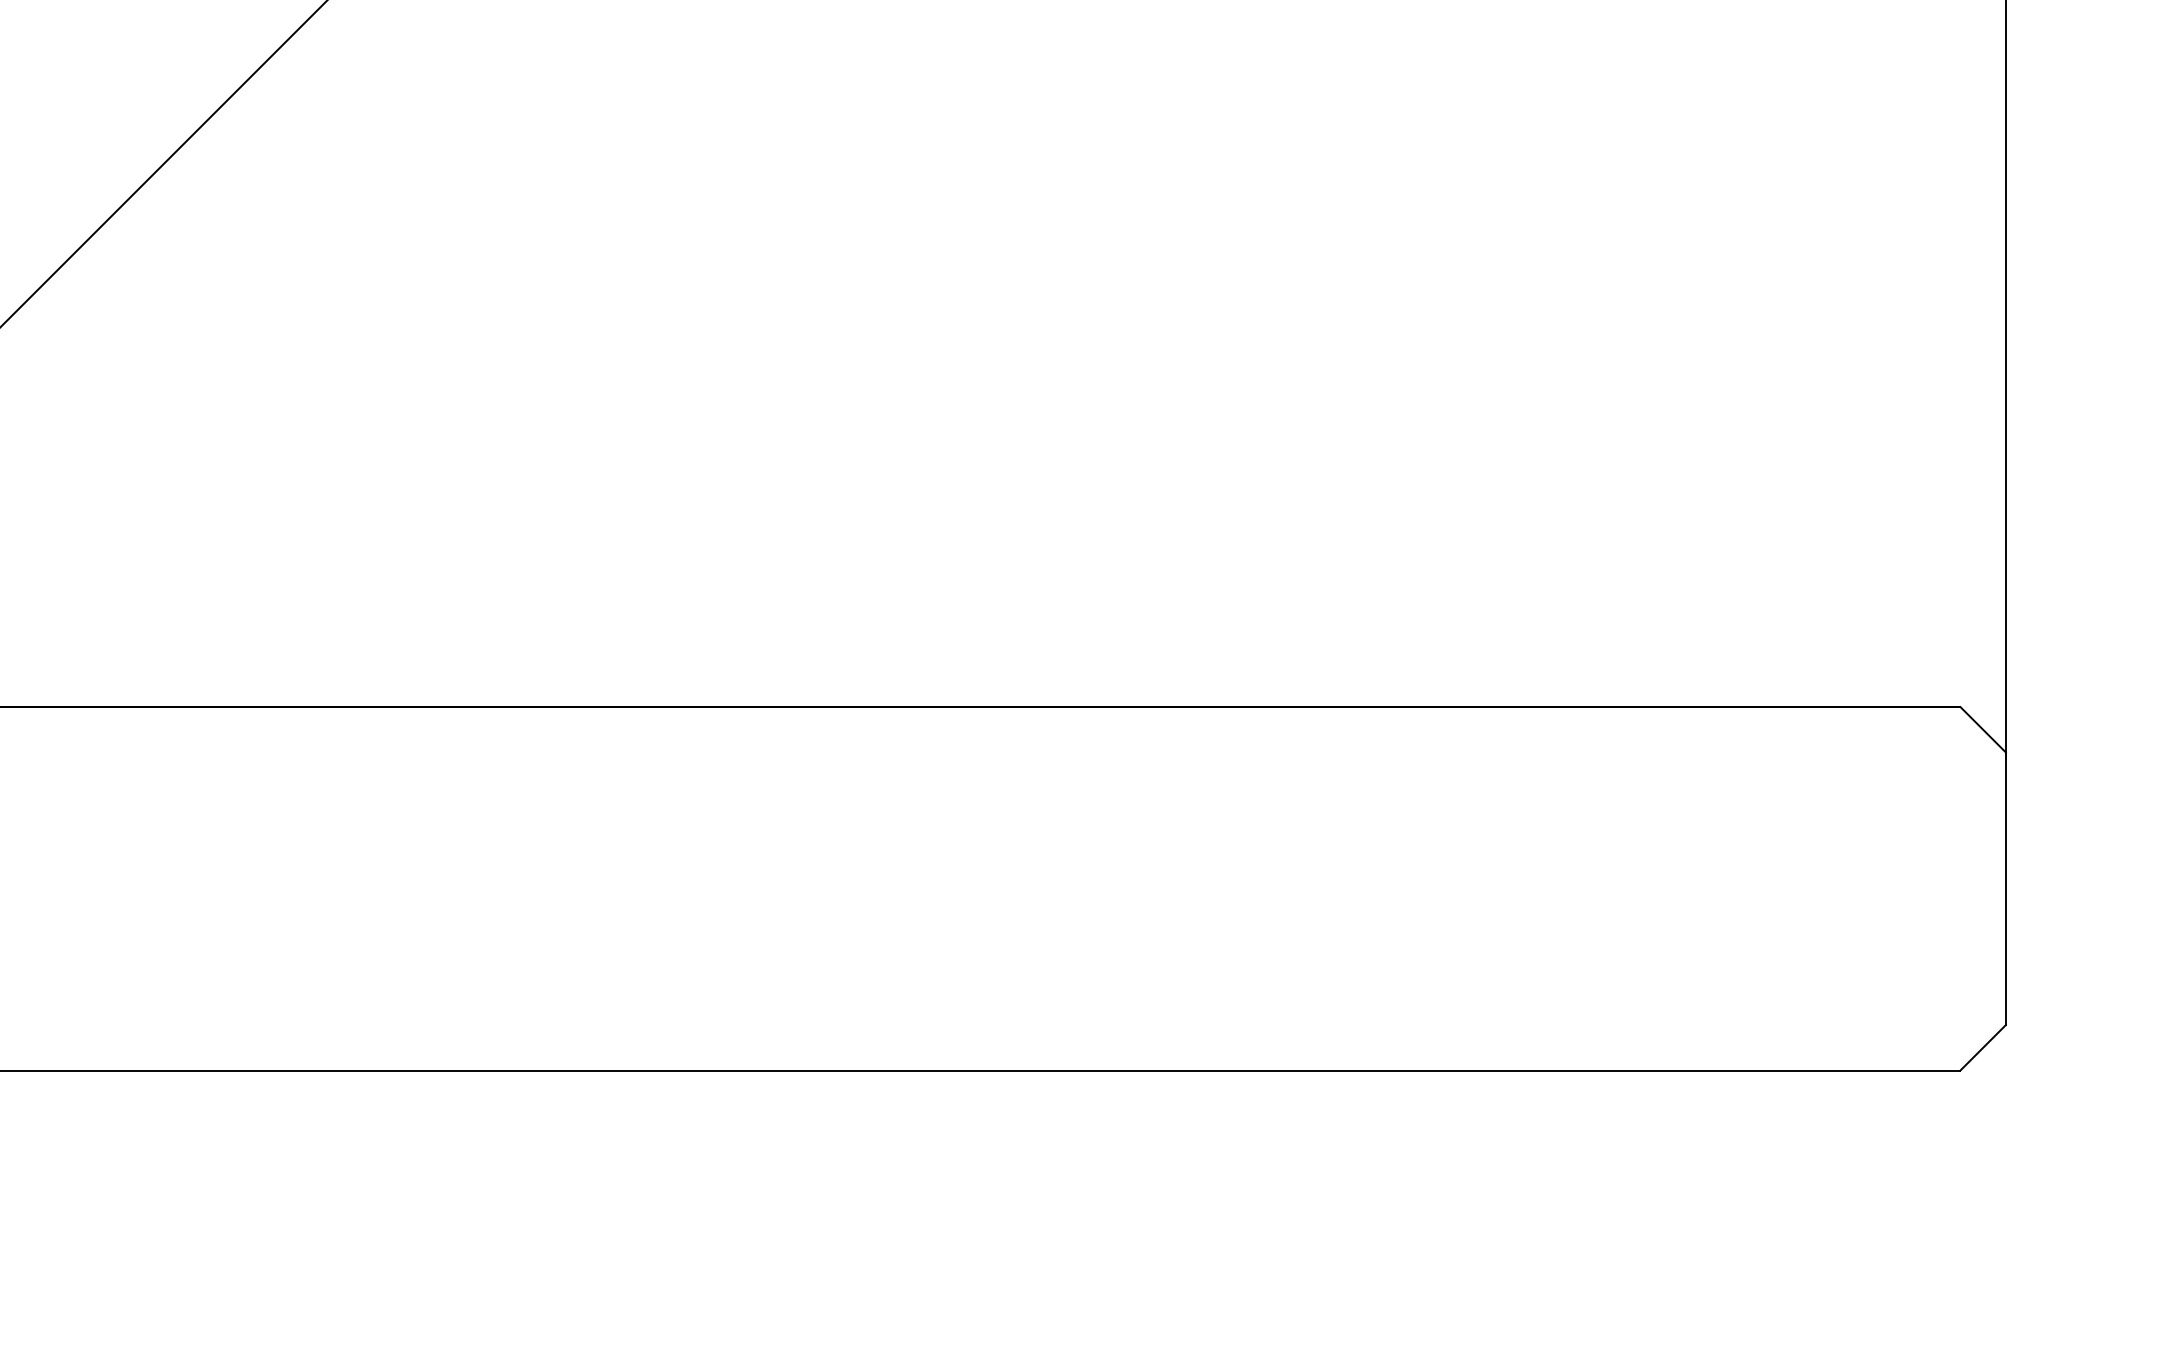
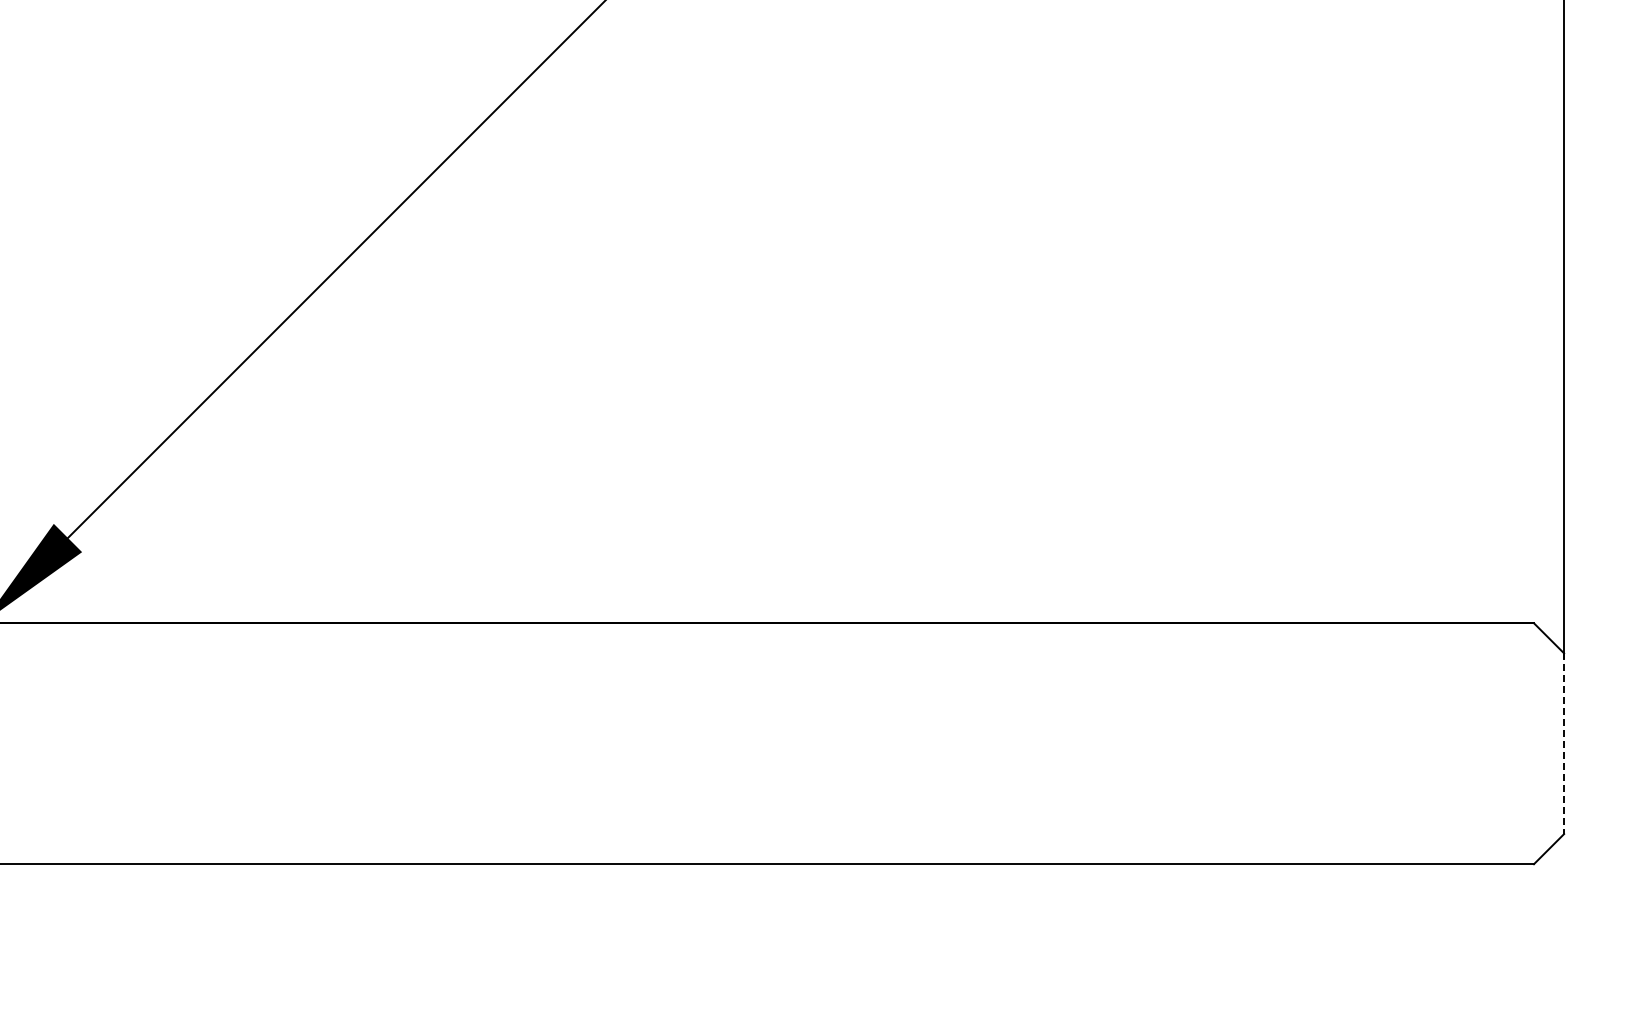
line: (2006, 889) -> (1564, 744), solid -> dashed

